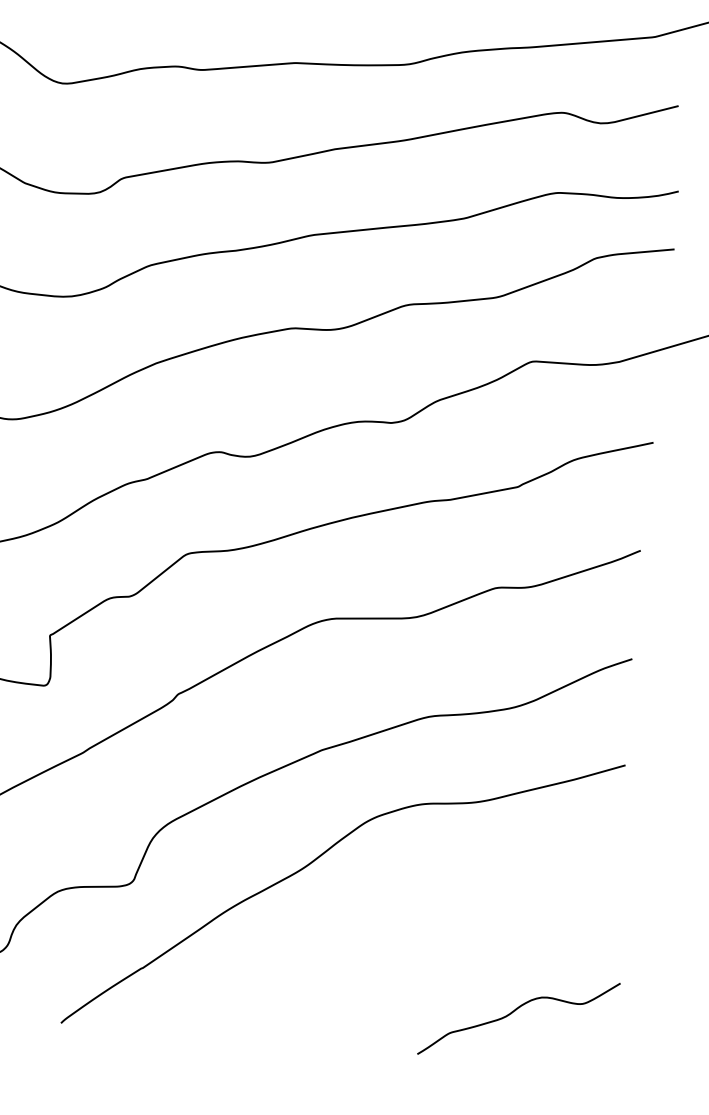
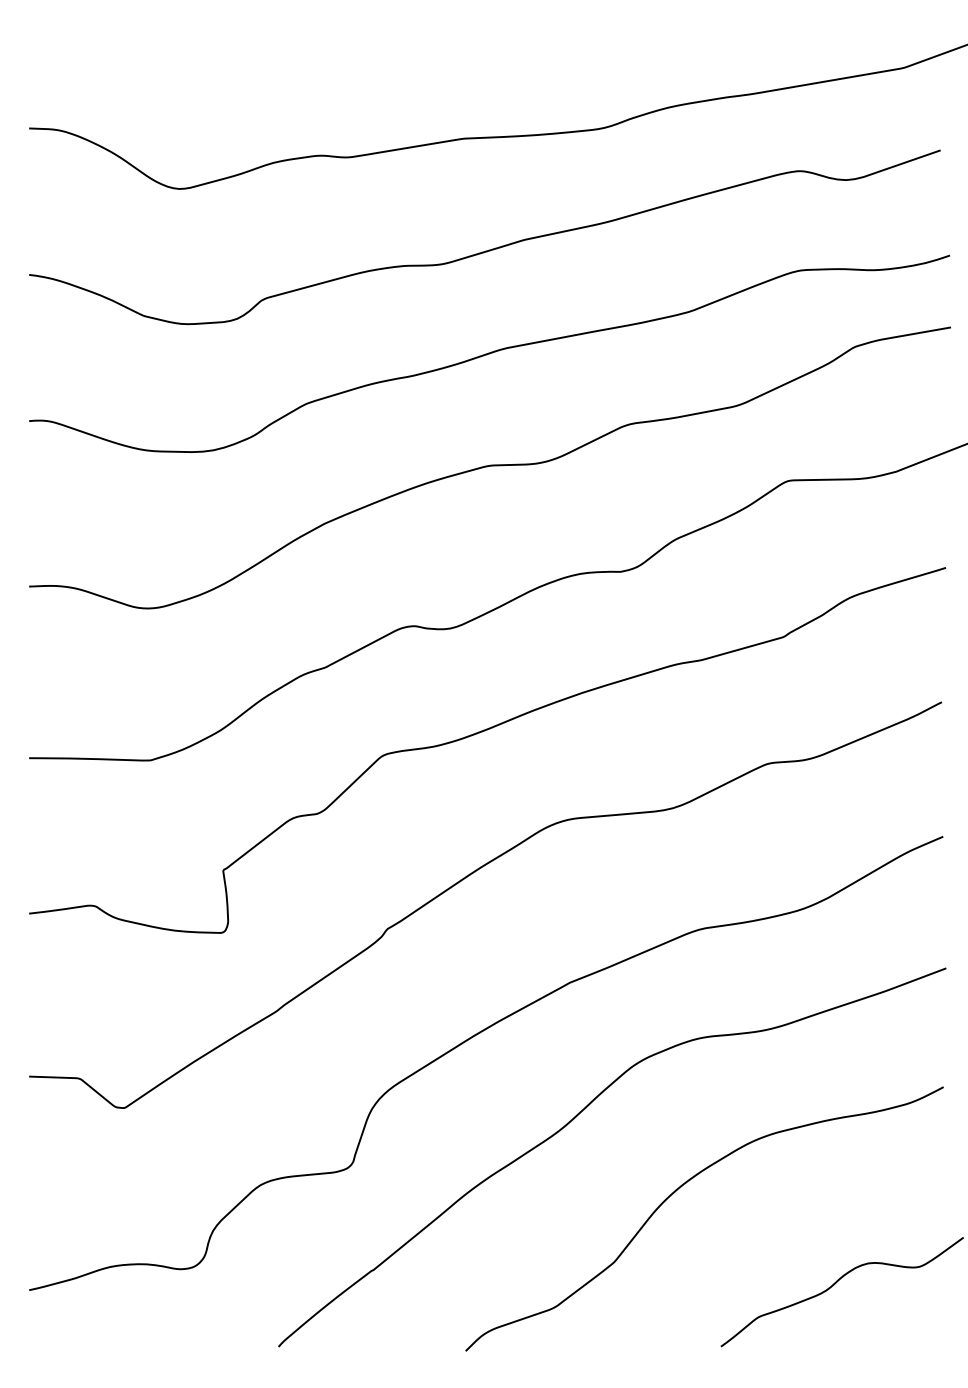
curve: (395, 923) -> (680, 1188), added

